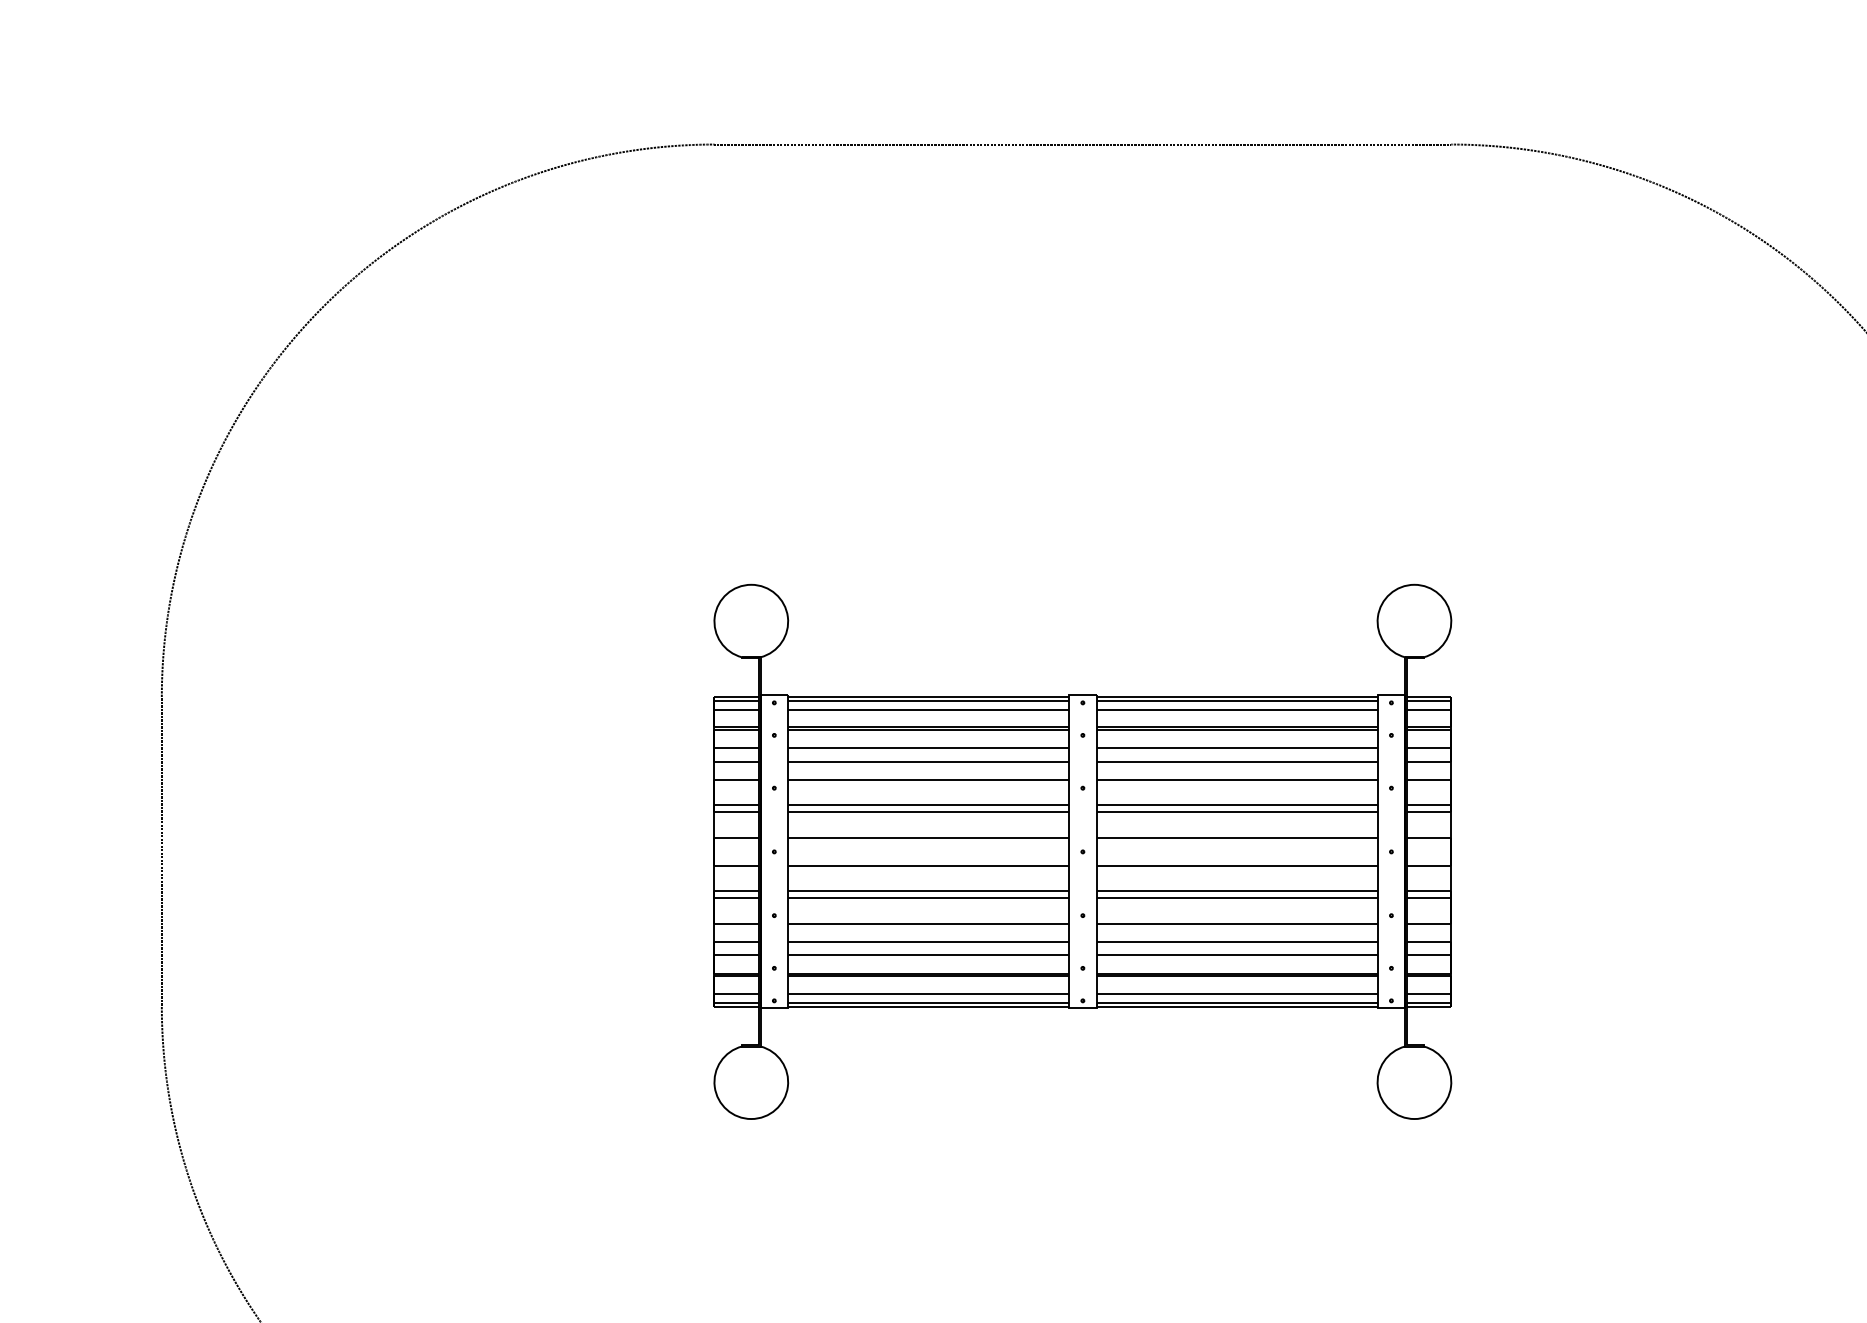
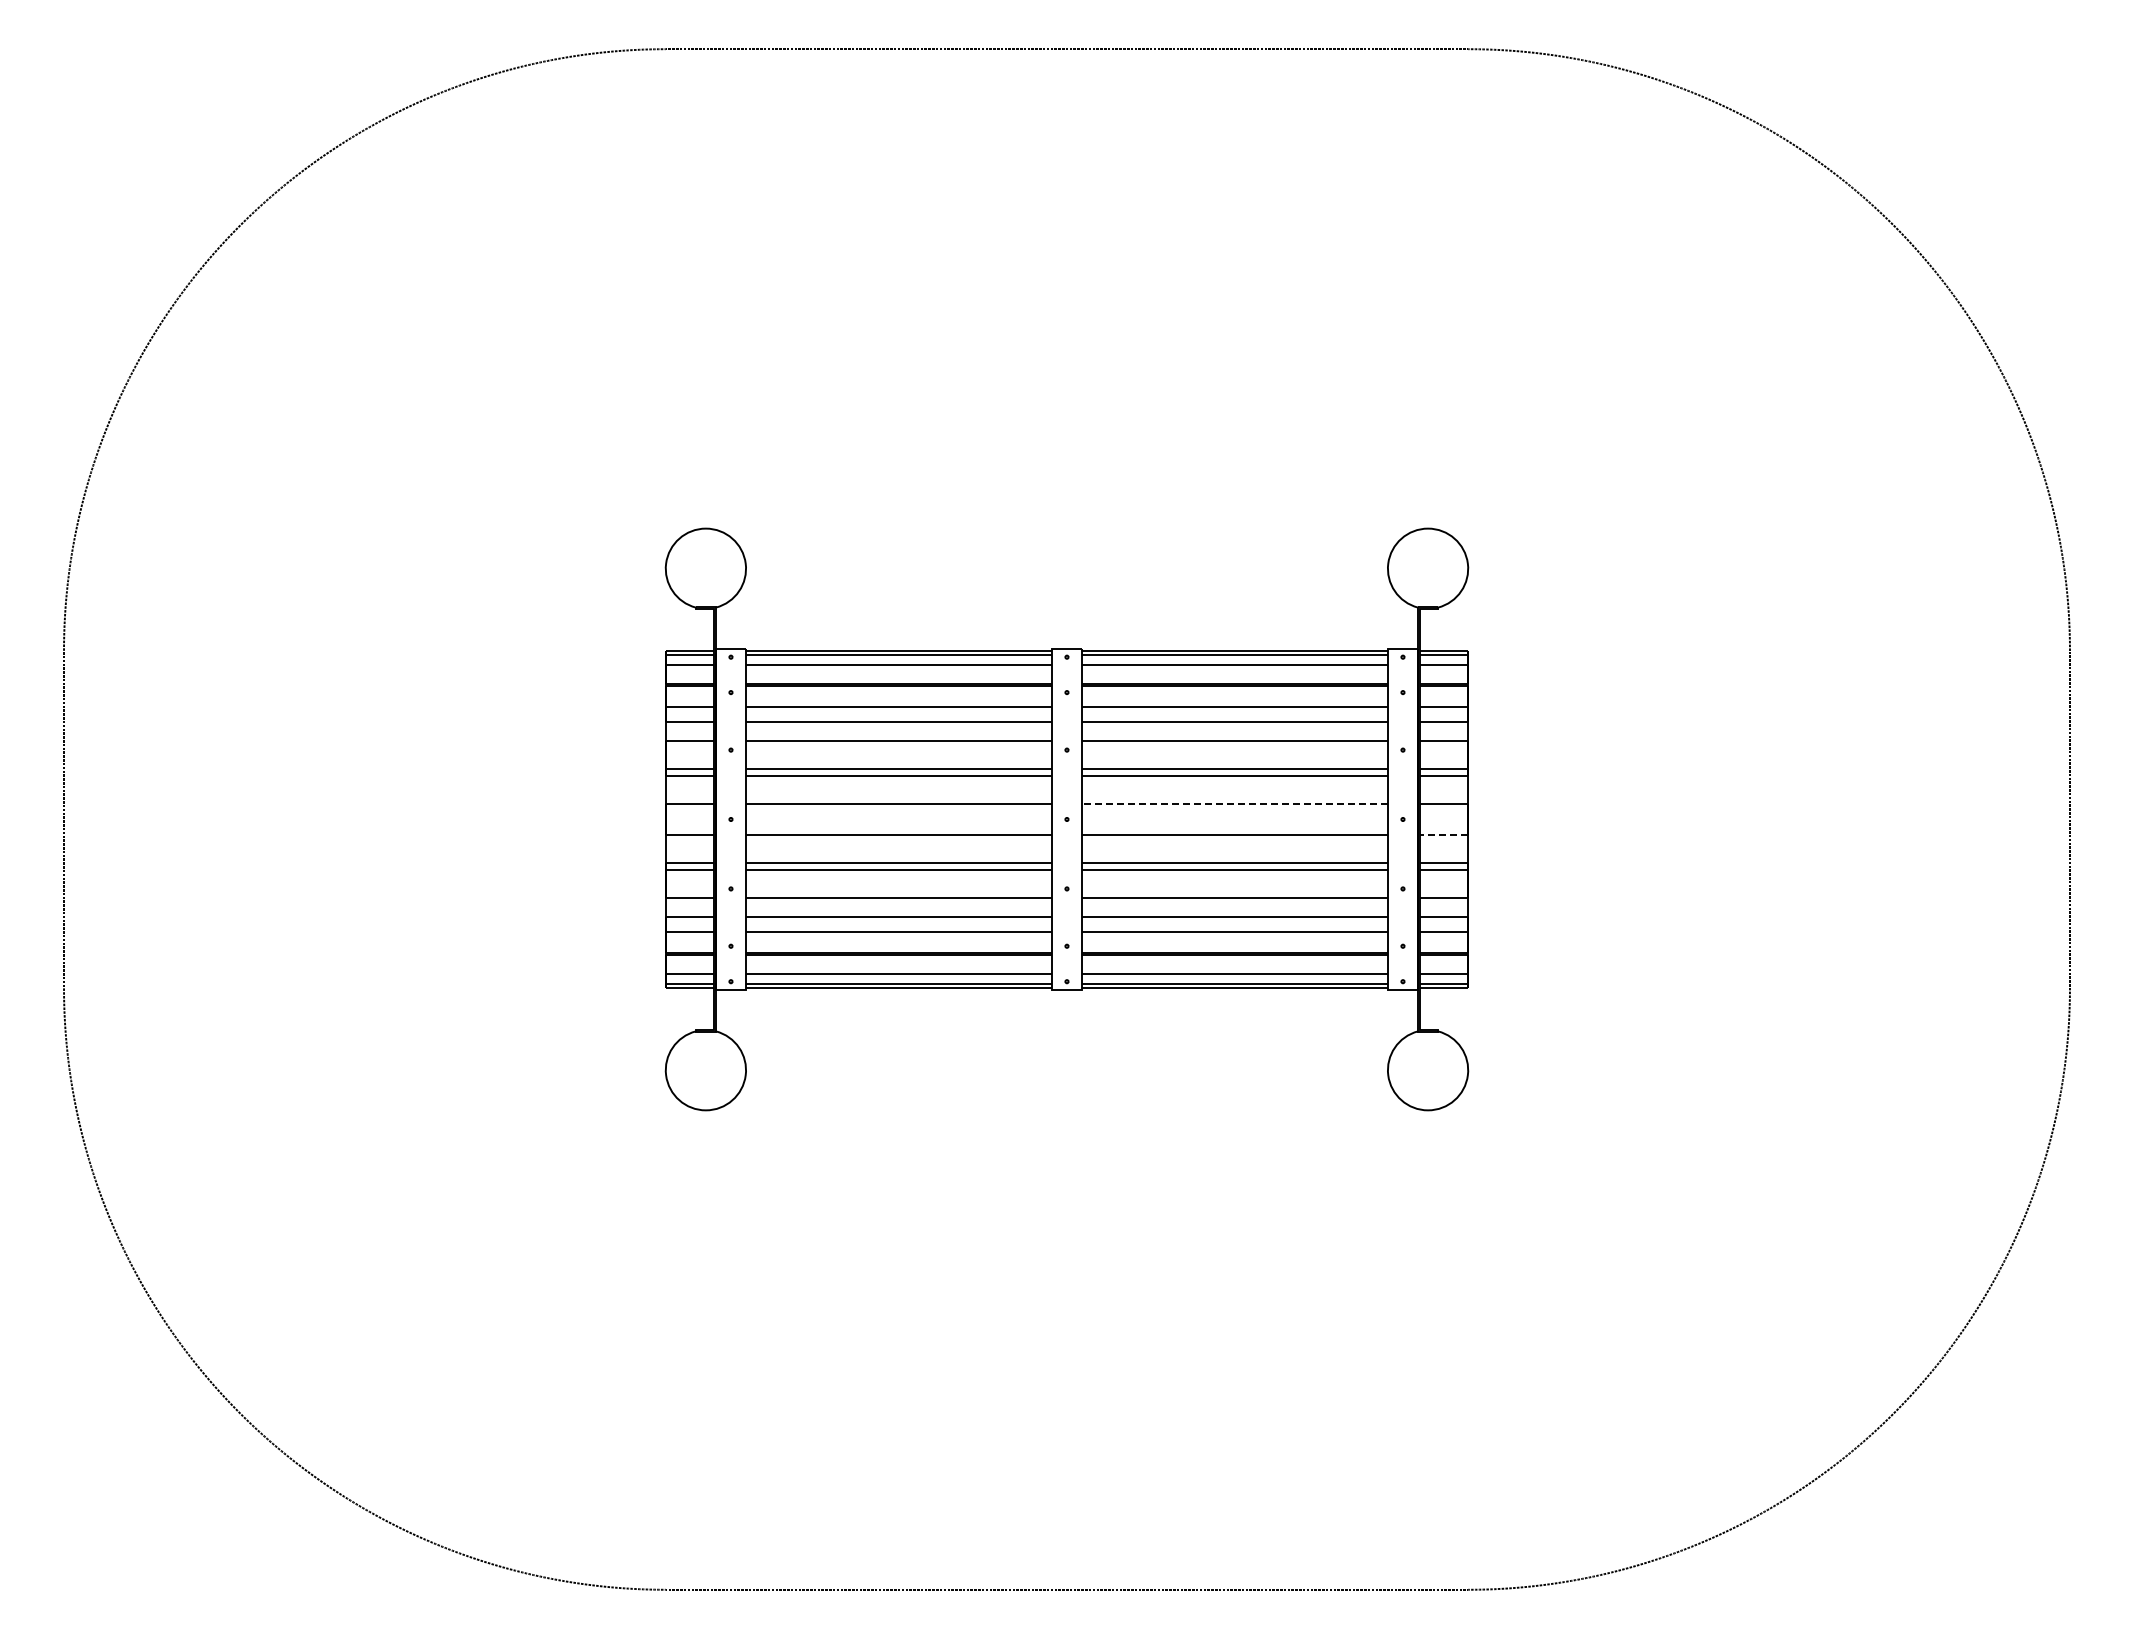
line: (1236, 838) -> (1234, 804), solid -> dashed
line: (1428, 865) -> (1443, 834), solid -> dashed

